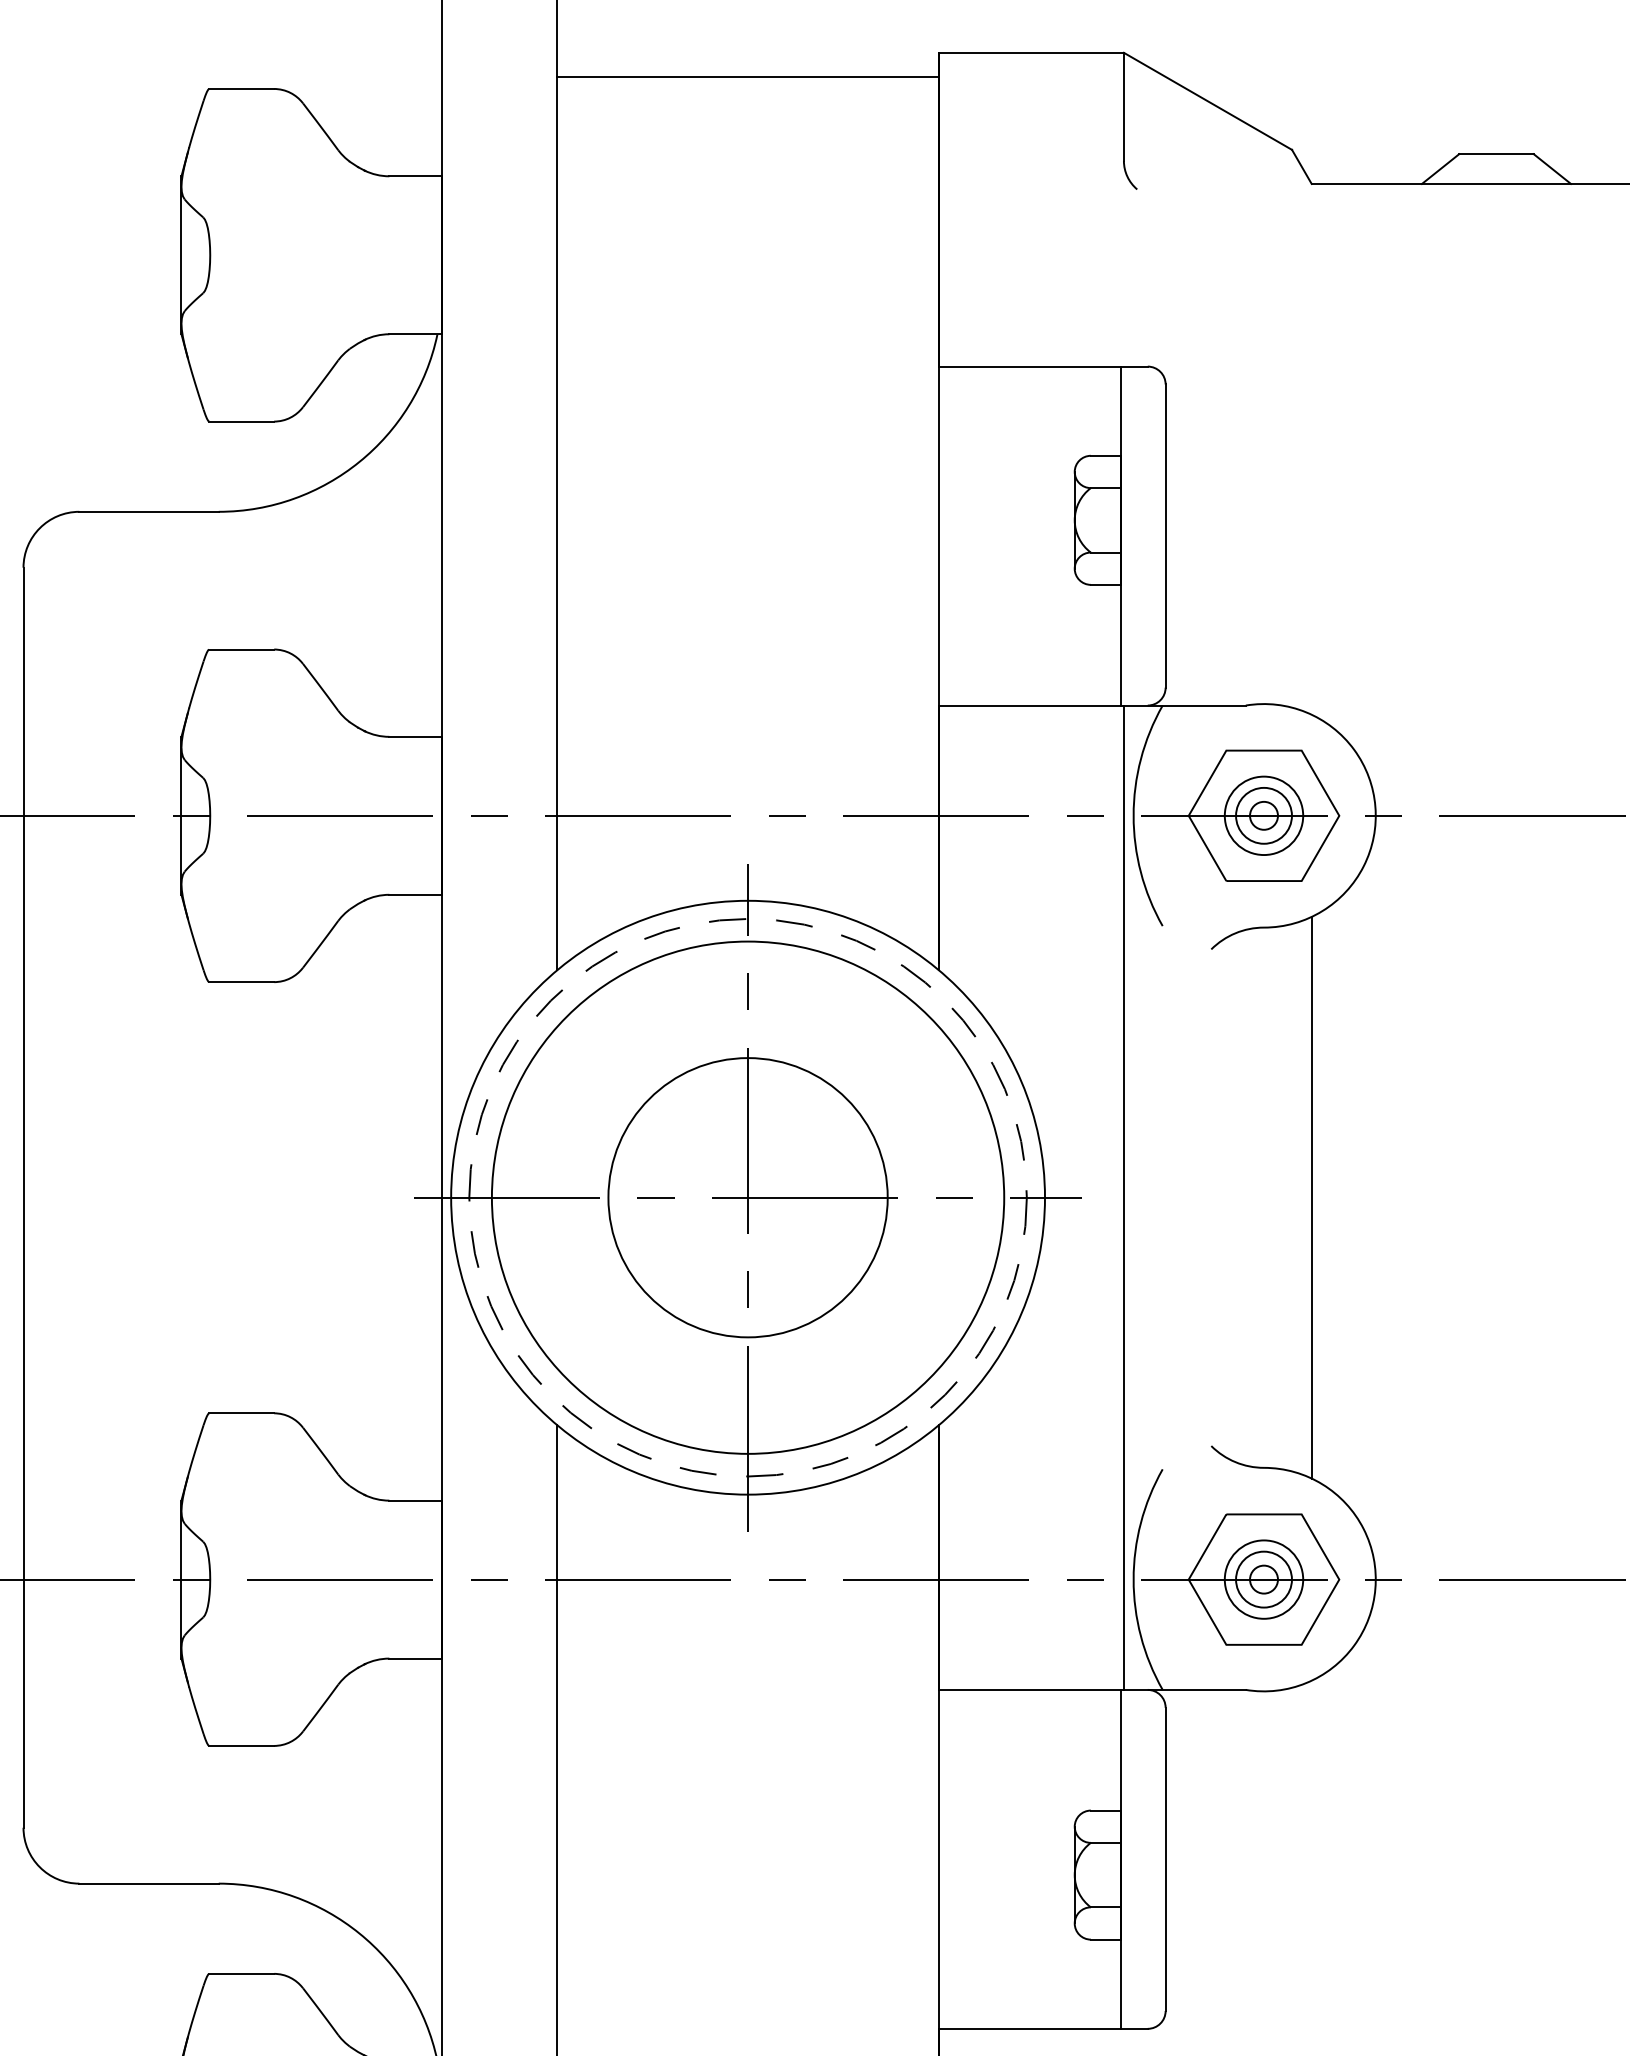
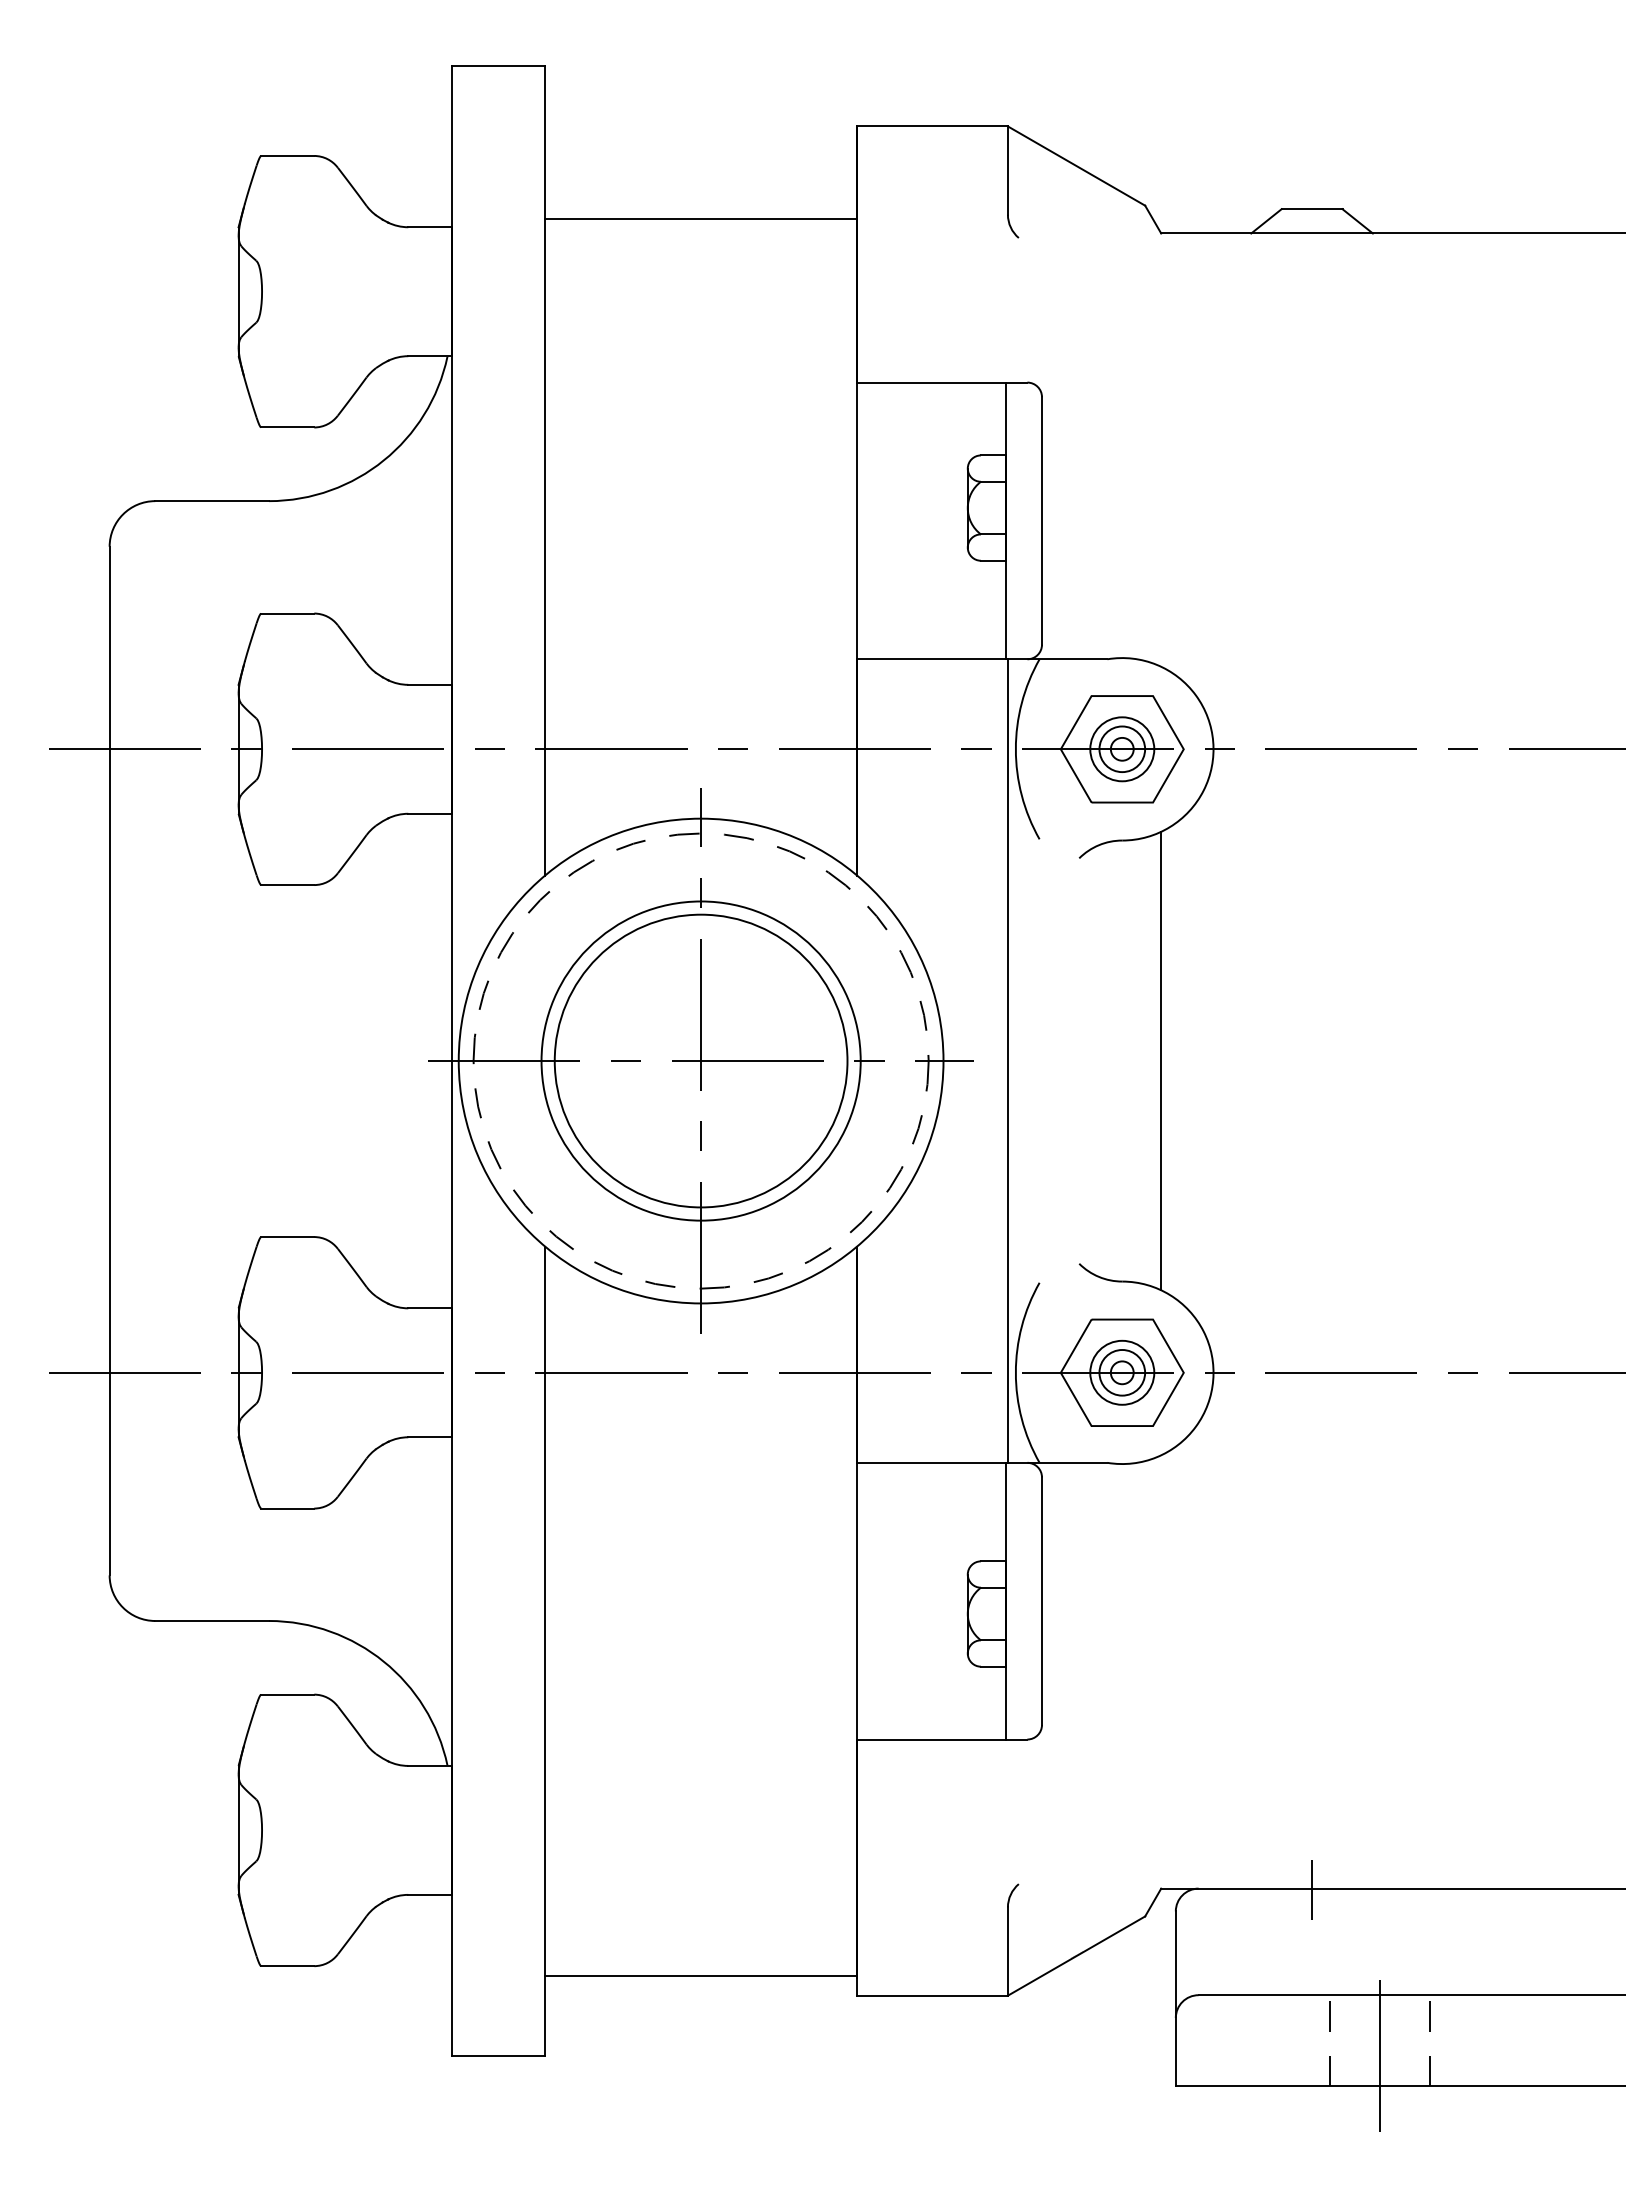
line: (748, 76) -> (701, 218), moved
circle: (748, 1197) -> (701, 1060), size x0.7
circle: (748, 1198) -> (701, 1061), size x1.4

